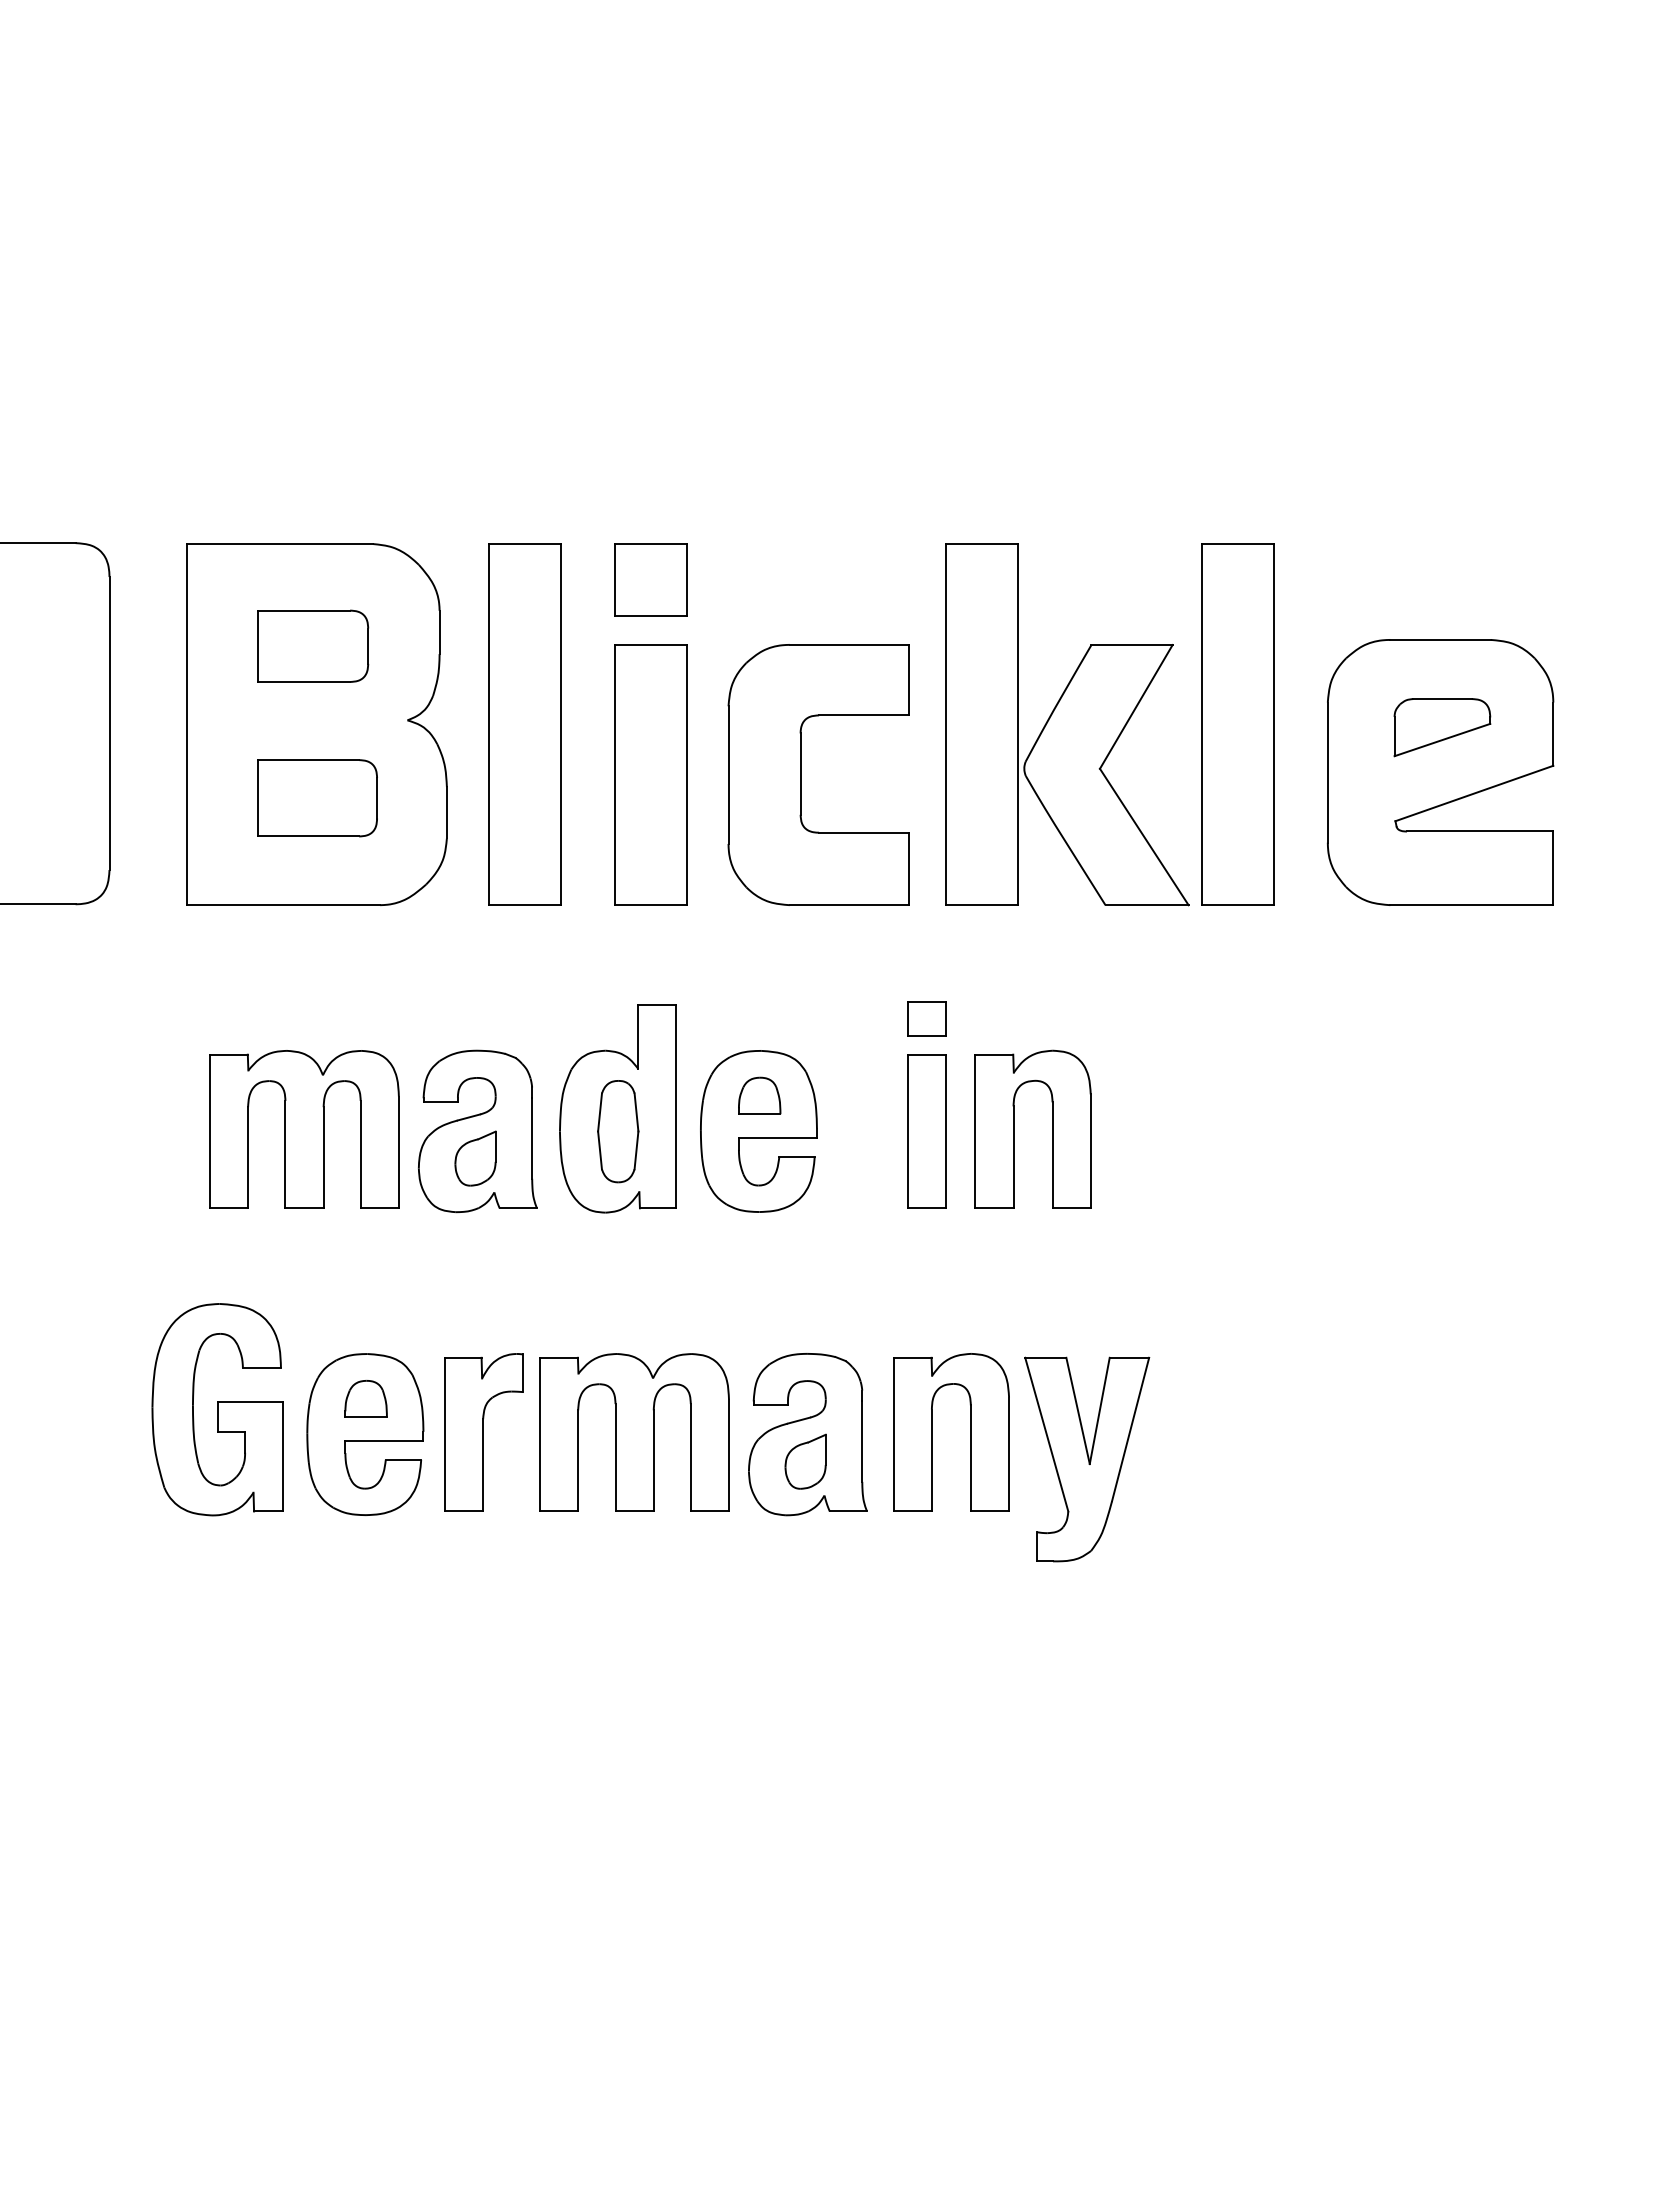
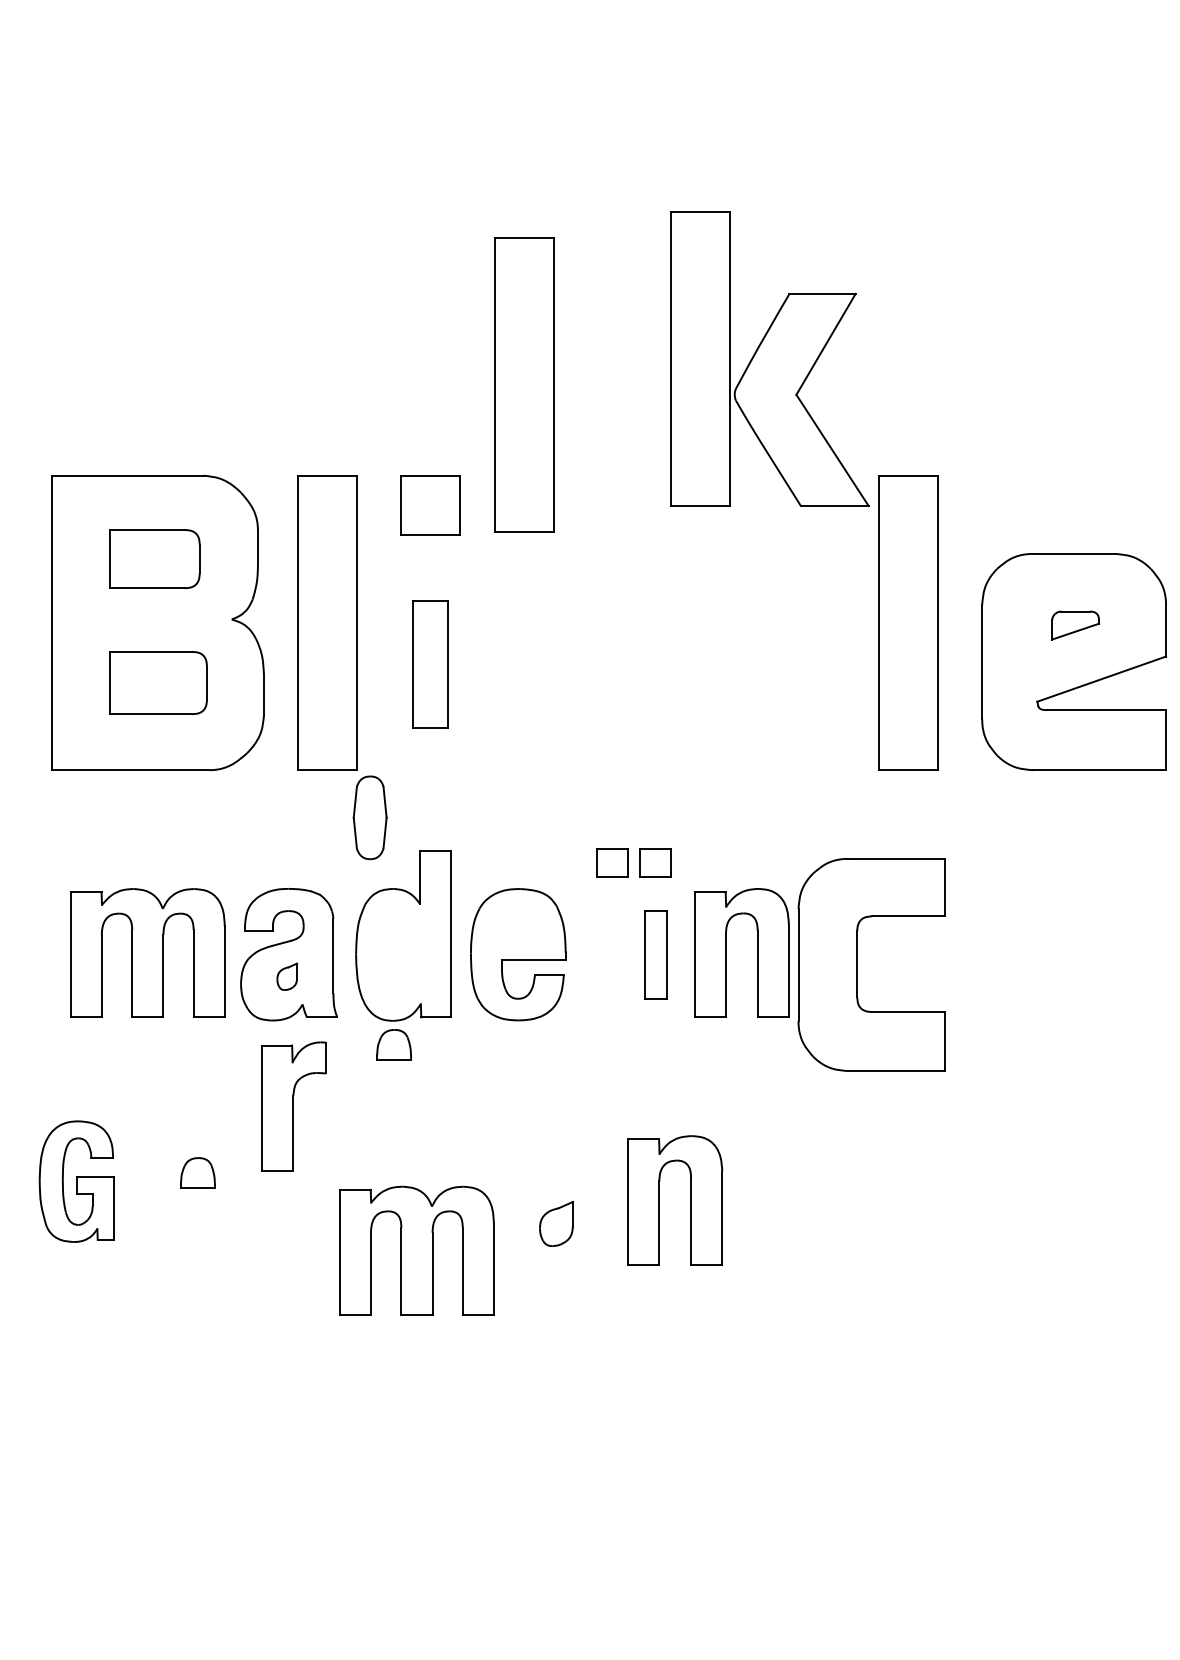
part: (766, 432) -> (524, 384), added
part: (1067, 724) -> (769, 358), moved
part: (1442, 727) -> (1075, 625), size x0.6
part: (650, 774) -> (429, 663), size x0.6
part: (801, 774) -> (857, 964), moved
part: (873, 1018) -> (611, 862), added
part: (759, 1095) -> (394, 1044), moved
part: (618, 1131) -> (370, 817), moved
part: (926, 1131) -> (654, 954), size x0.7
part: (475, 1158) -> (287, 976), size x0.6
part: (217, 1409) -> (76, 1181), size x0.7
part: (483, 1432) -> (293, 1106), moved
part: (634, 1432) -> (416, 1250), moved
part: (365, 1434) -> (197, 1201), removed
part: (807, 1434) -> (557, 1201), removed
part: (1087, 1459) -> (786, 1222), removed

